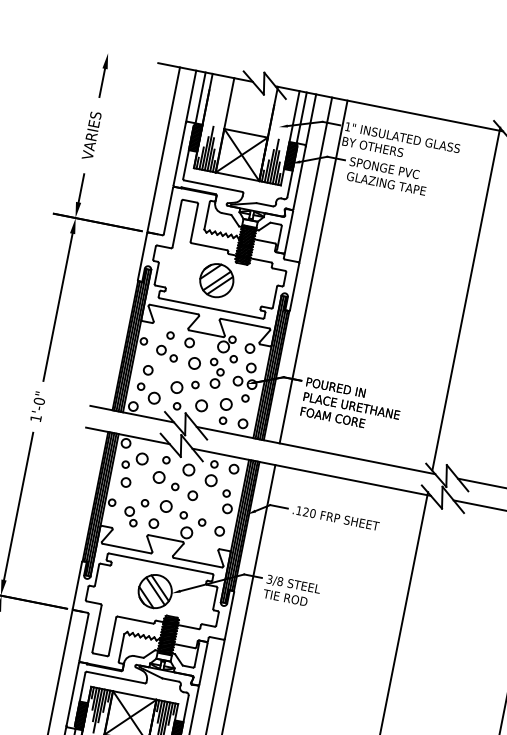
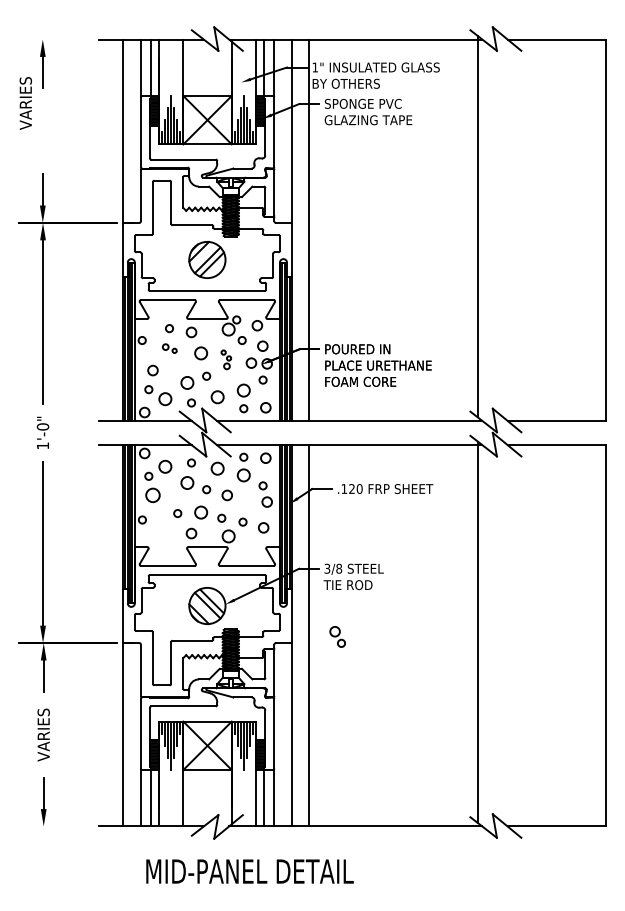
text: (91, 135) -> (25, 103), moved
part: (167, 353) -> (169, 348), size x0.6
part: (216, 373) -> (226, 359), size x0.6
circle: (125, 482) -> (152, 495), size x1.4
part: (131, 516) -> (337, 636), moved

